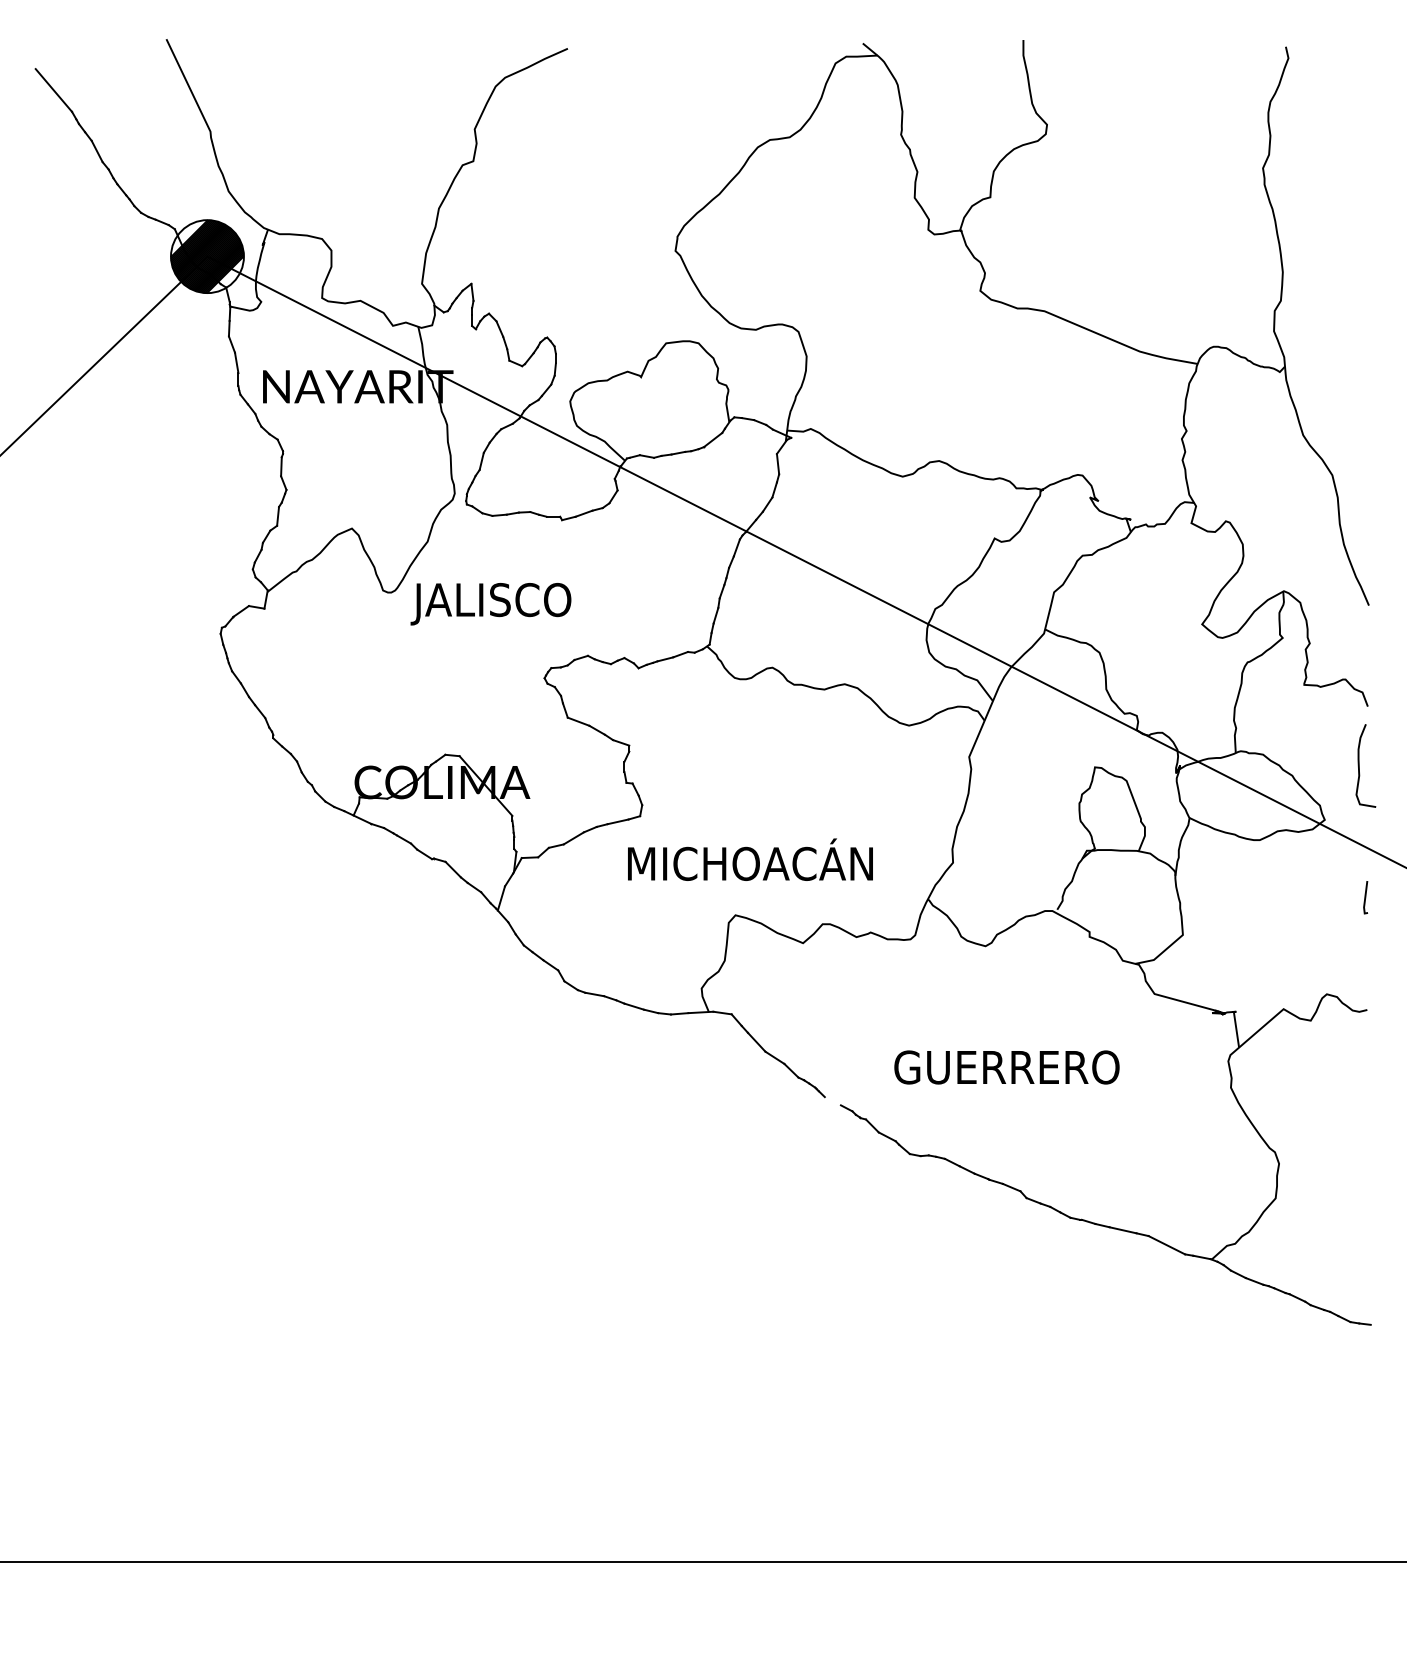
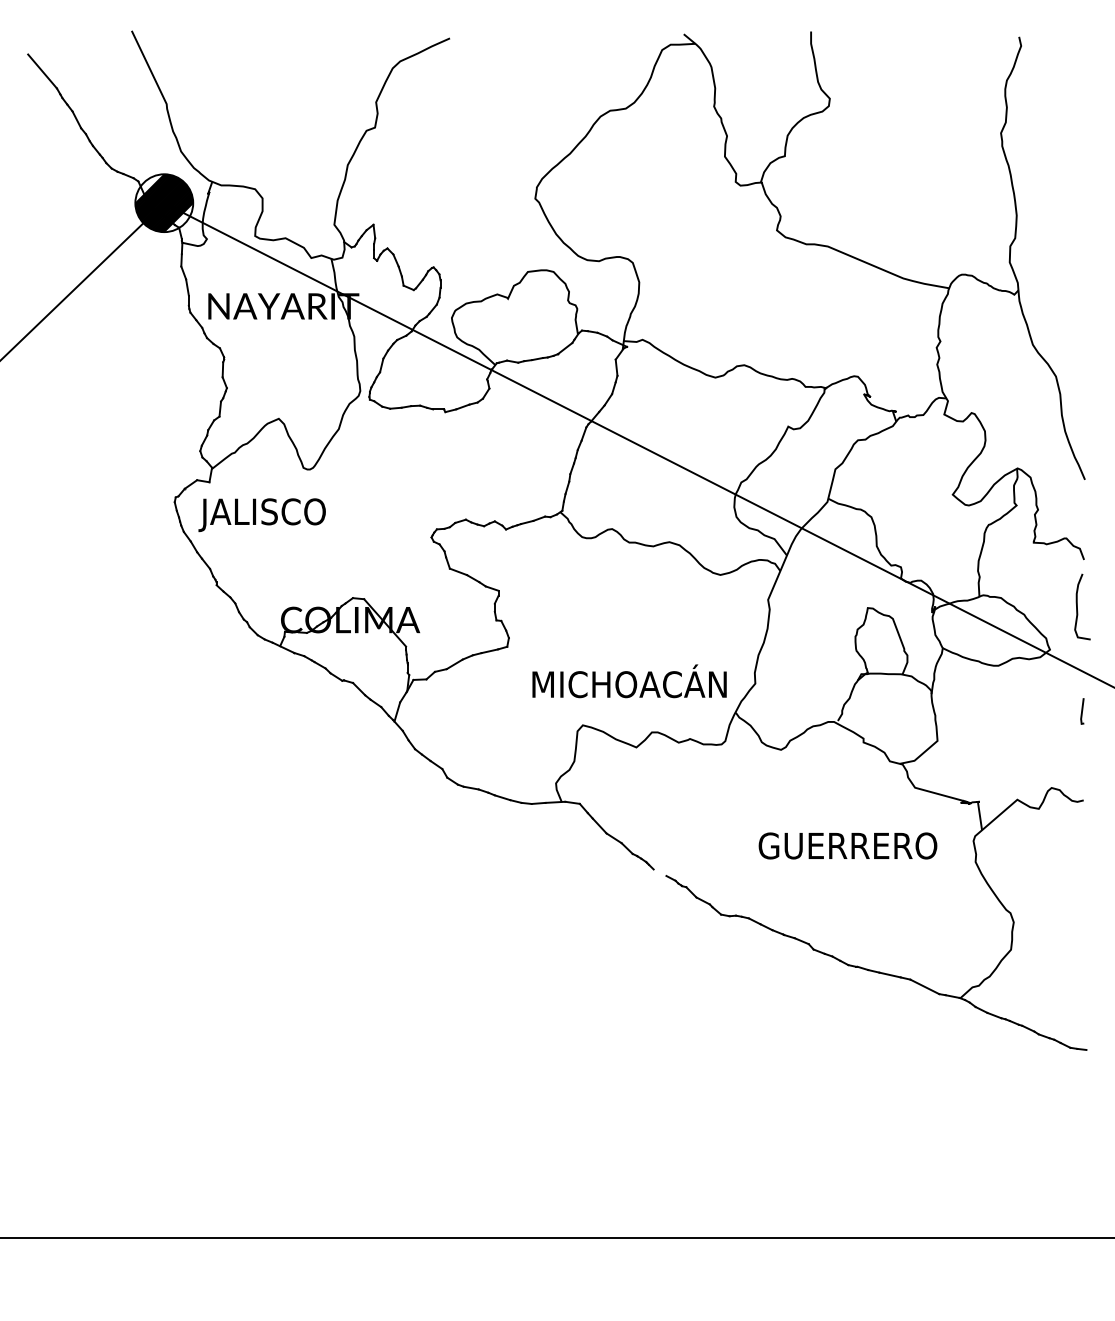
text: (490, 604) -> (261, 515), moved
text: (750, 859) -> (629, 681), moved
text: (1006, 1067) -> (847, 845), moved

